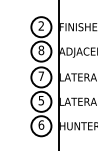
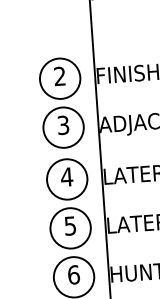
text: (41, 50) -> (63, 125), 8 -> 3
text: (41, 75) -> (67, 175), 7 -> 4

